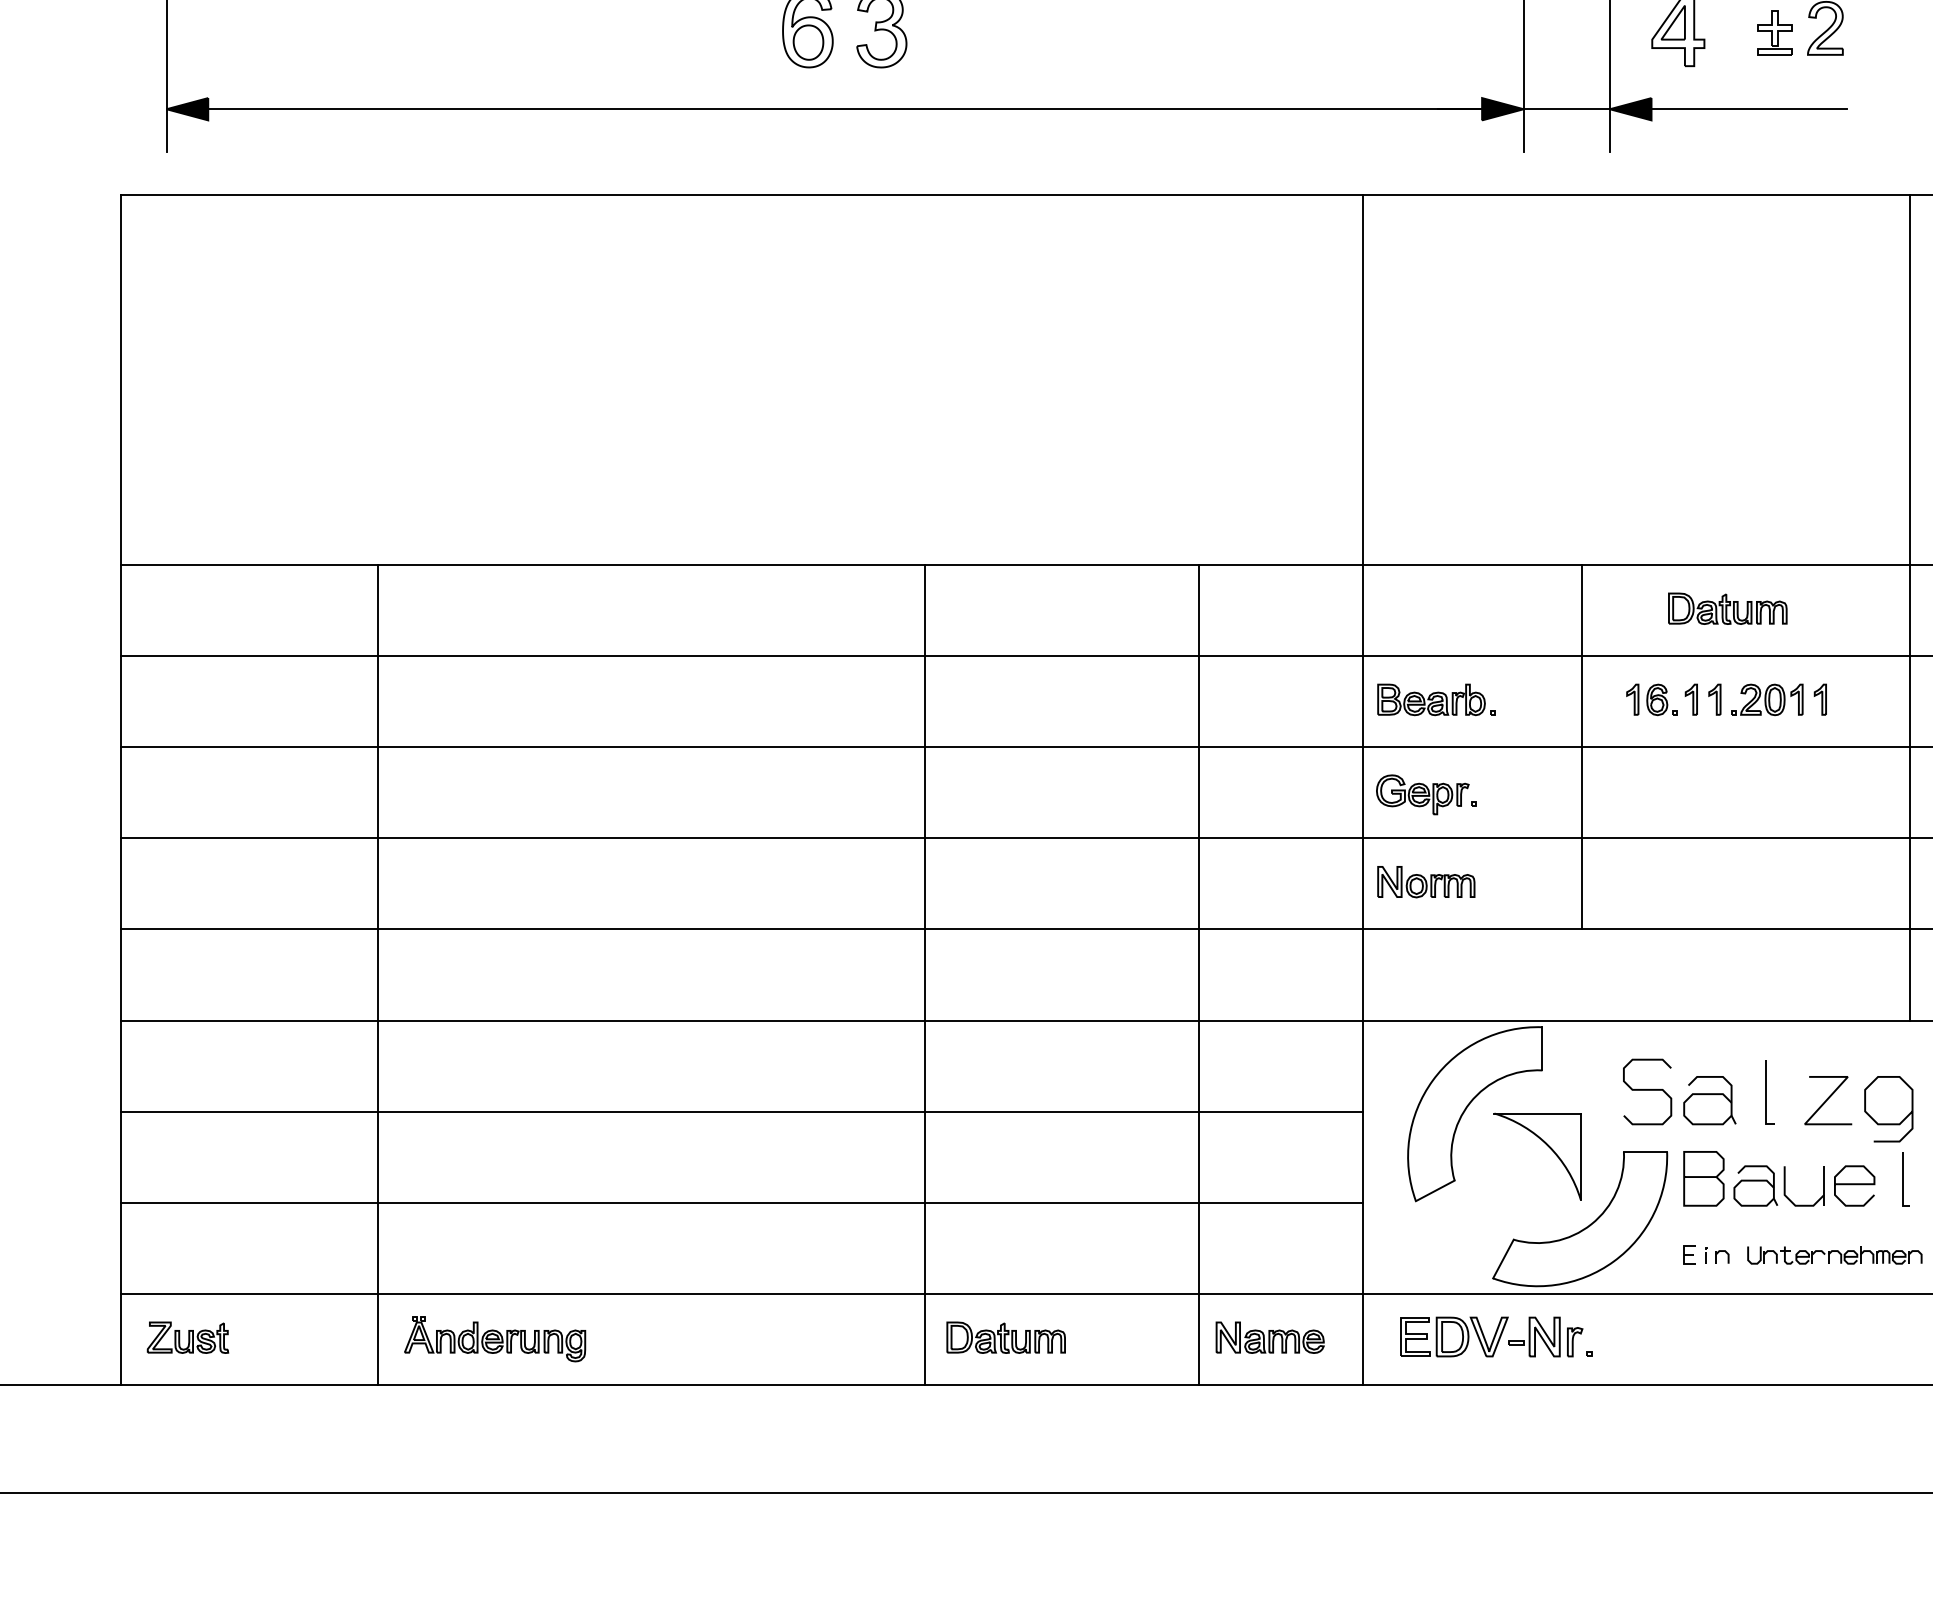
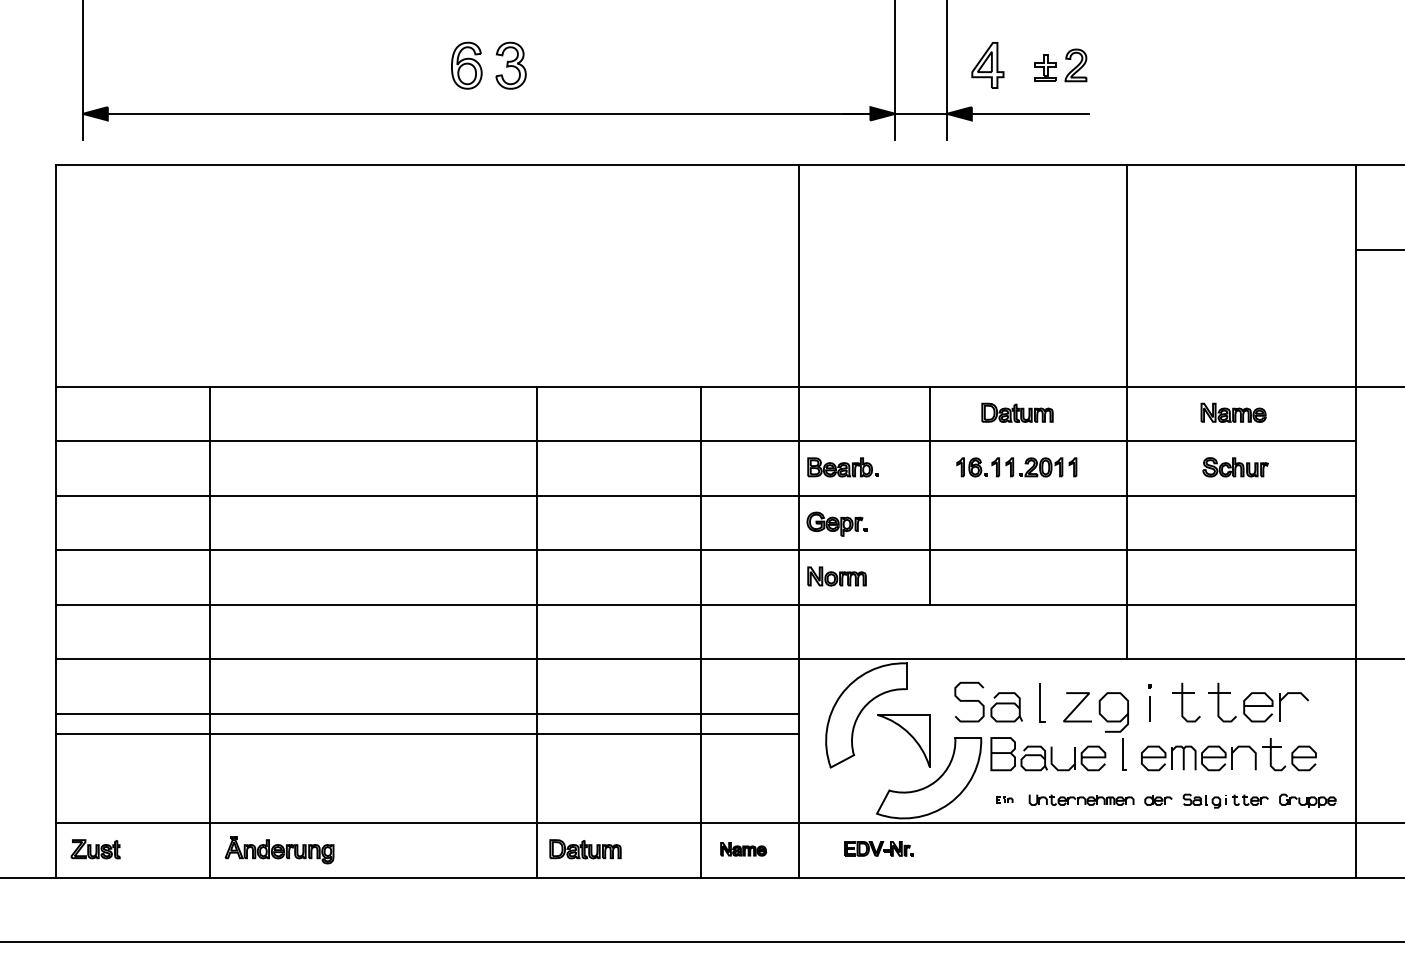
line: (742, 1202) -> (427, 733), moved
part: (1706, 1254) -> (1004, 799), size x0.6
part: (1495, 1336) -> (878, 848), size x0.6
part: (1270, 1338) -> (743, 849), size x0.7

